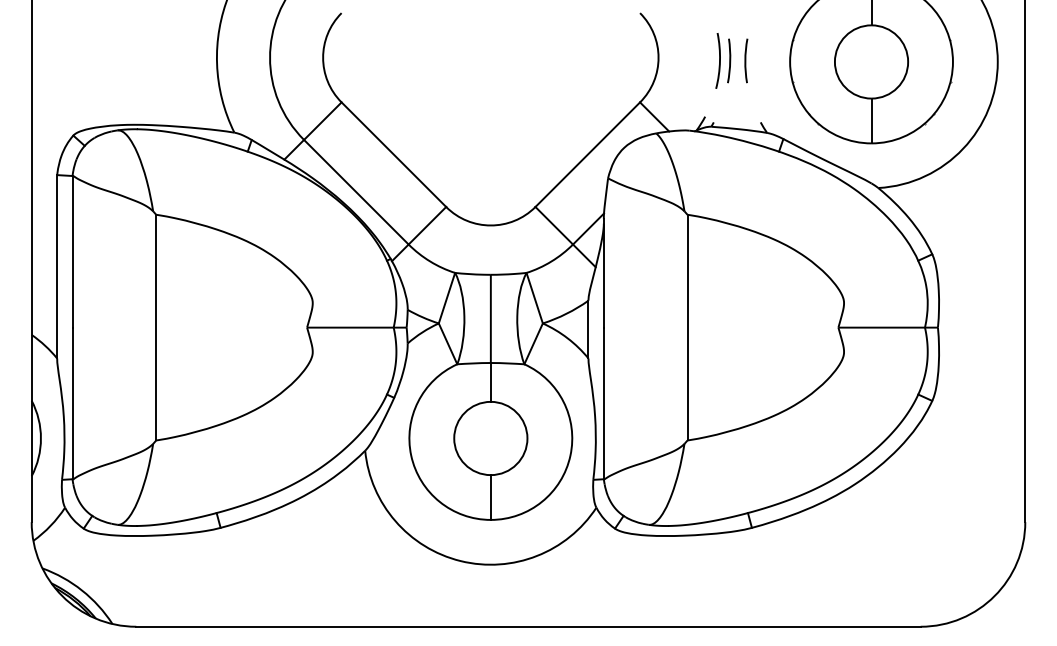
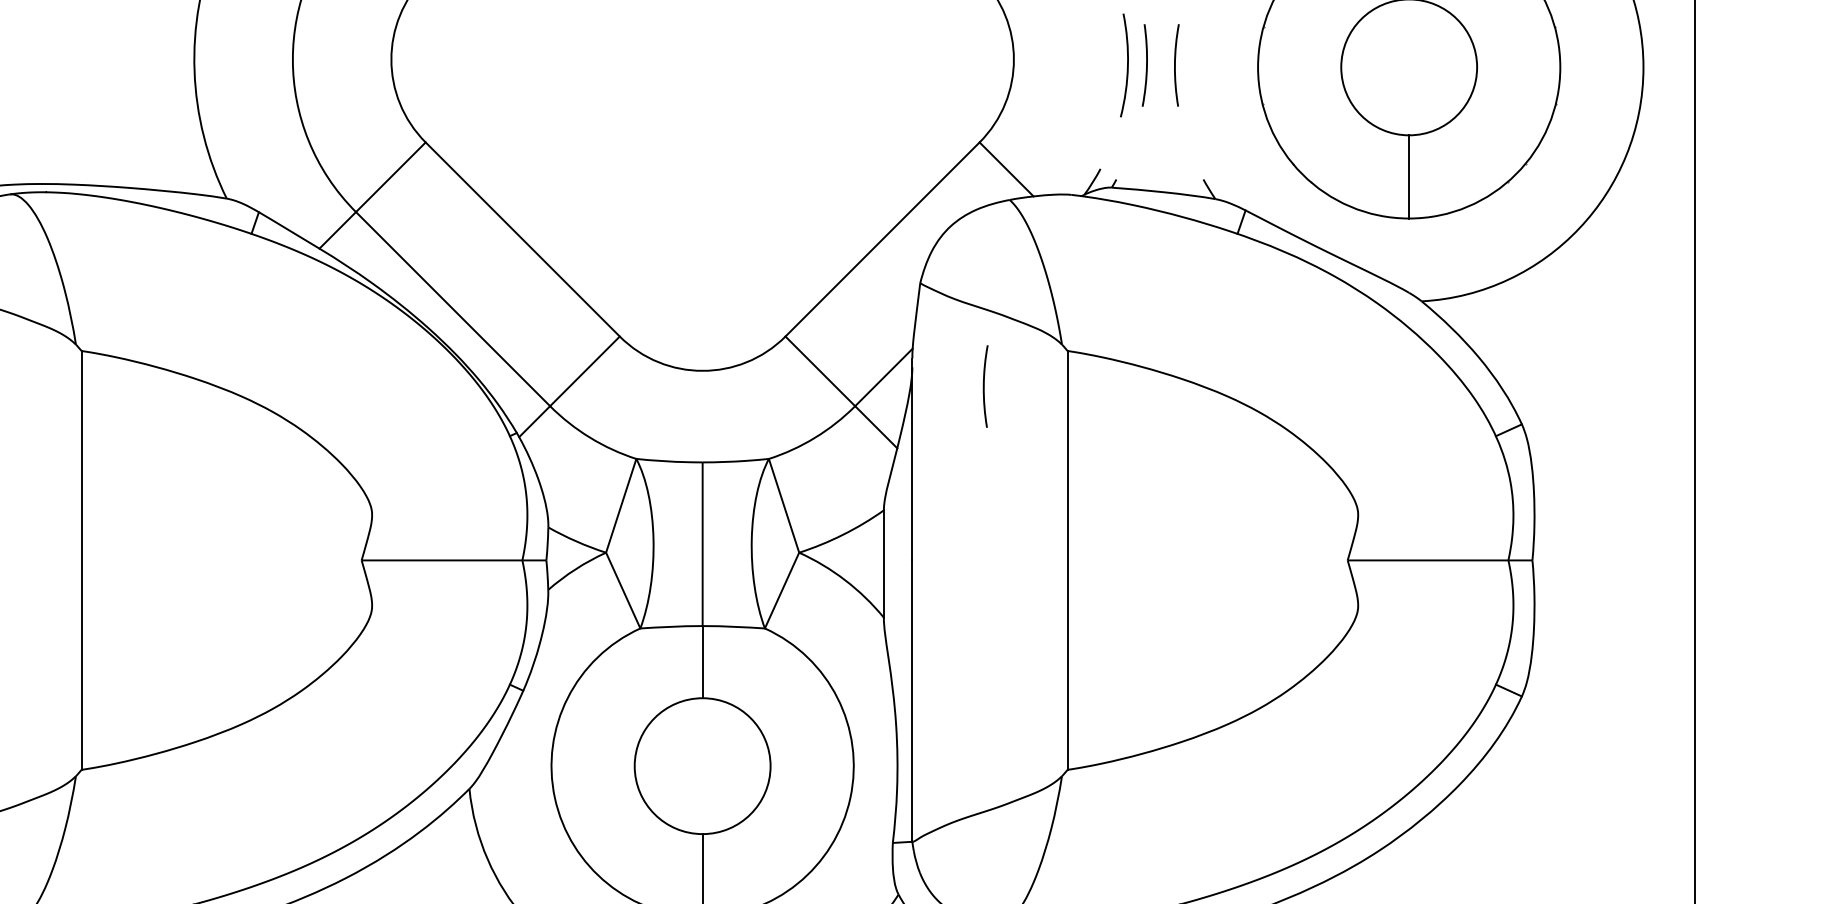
arc: (643, 233) -> (985, 385), added

